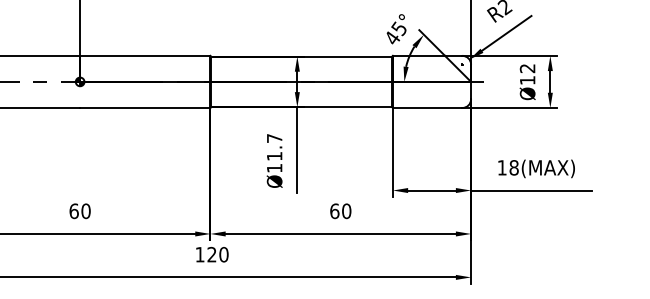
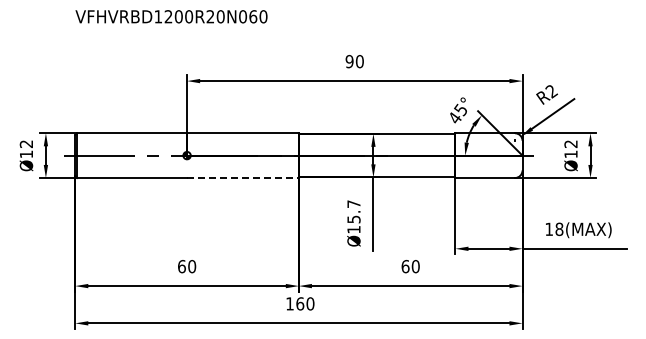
line: (144, 108) -> (242, 178), solid -> dashed
text: (274, 156) -> (353, 219), Ø11.7 -> Ø15.7
text: (212, 254) -> (300, 303), 120 -> 160

